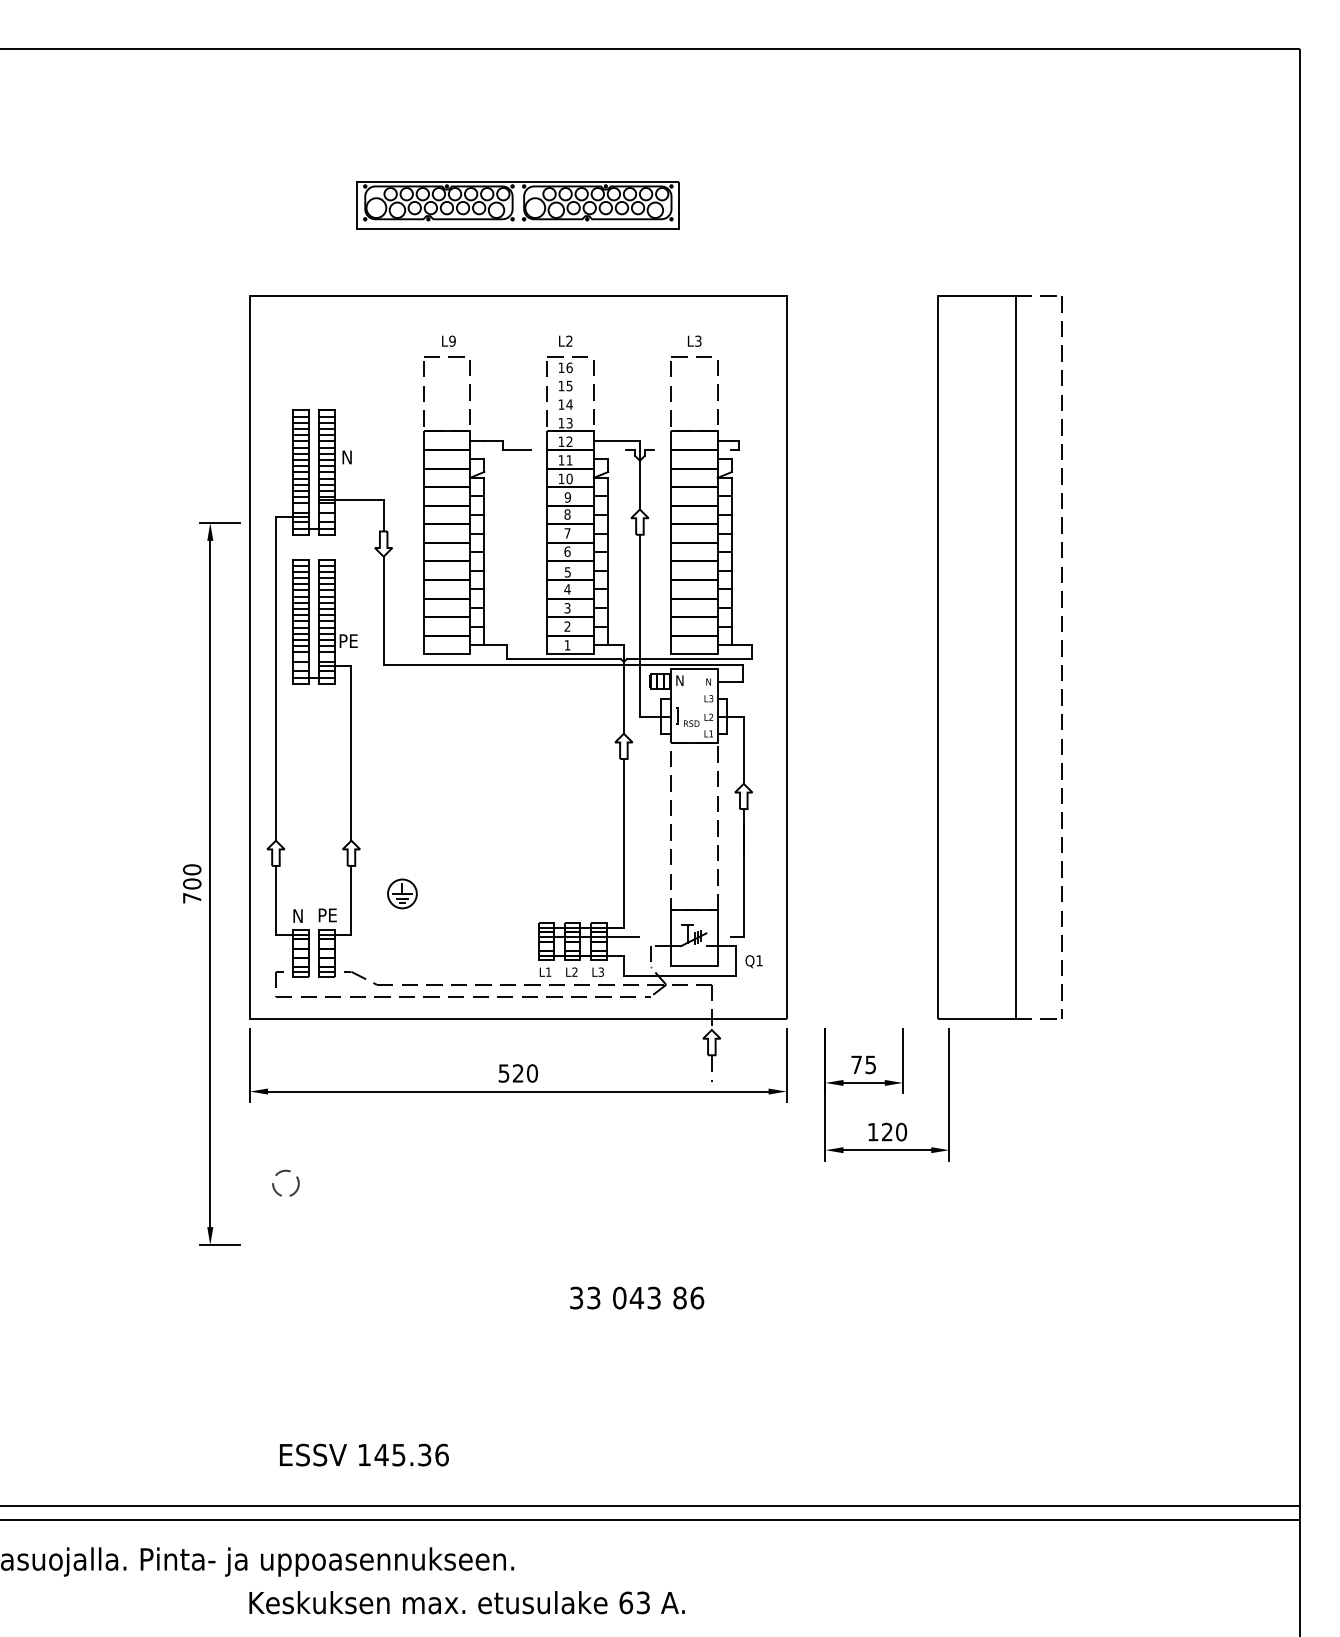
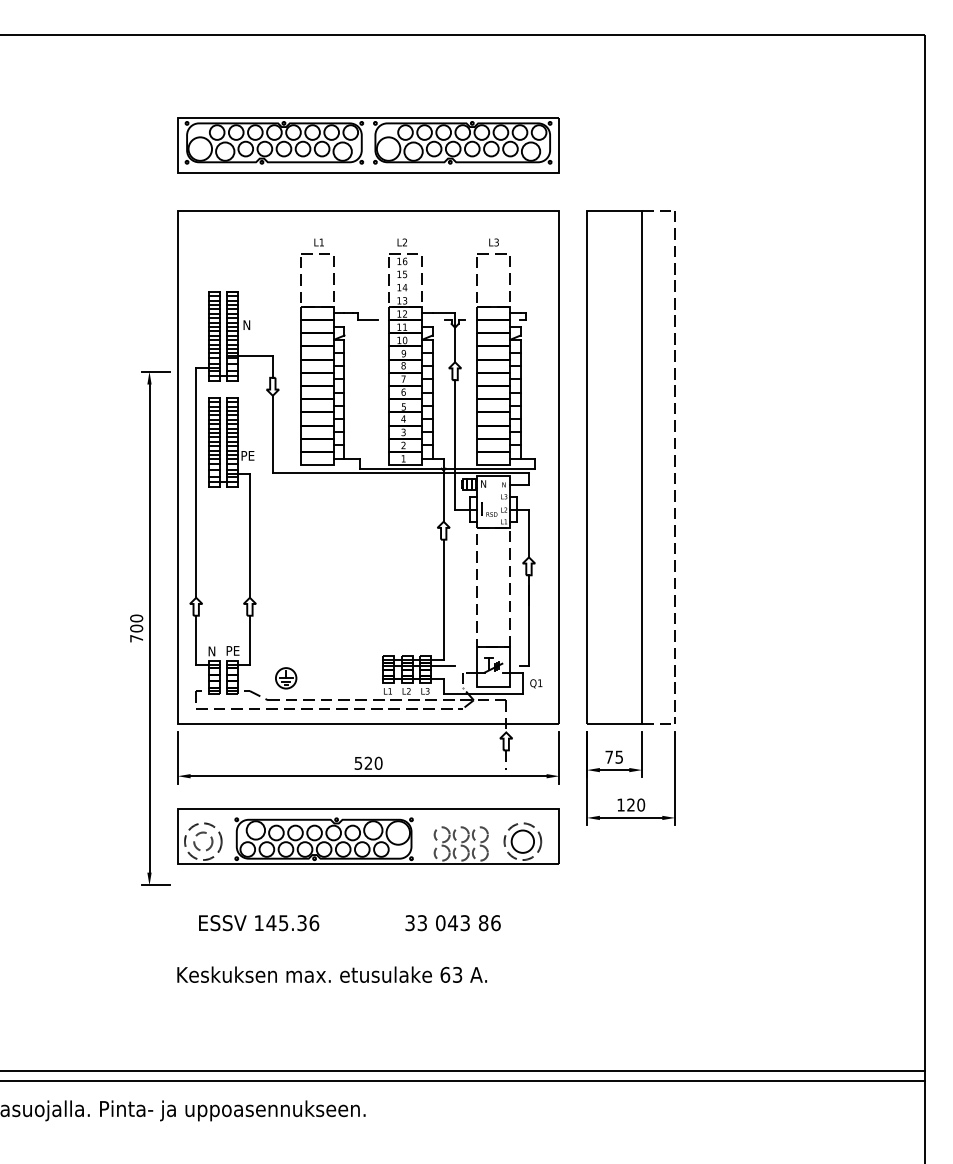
part: (518, 205) -> (368, 145), size x1.67
text: (452, 340) -> (321, 241), L9 -> L1
part: (999, 657) -> (630, 467), moved
part: (402, 893) -> (286, 678), moved
part: (518, 1175) -> (368, 835), added
text: (364, 1454) -> (259, 922), moved
text: (466, 1602) -> (331, 974), moved

